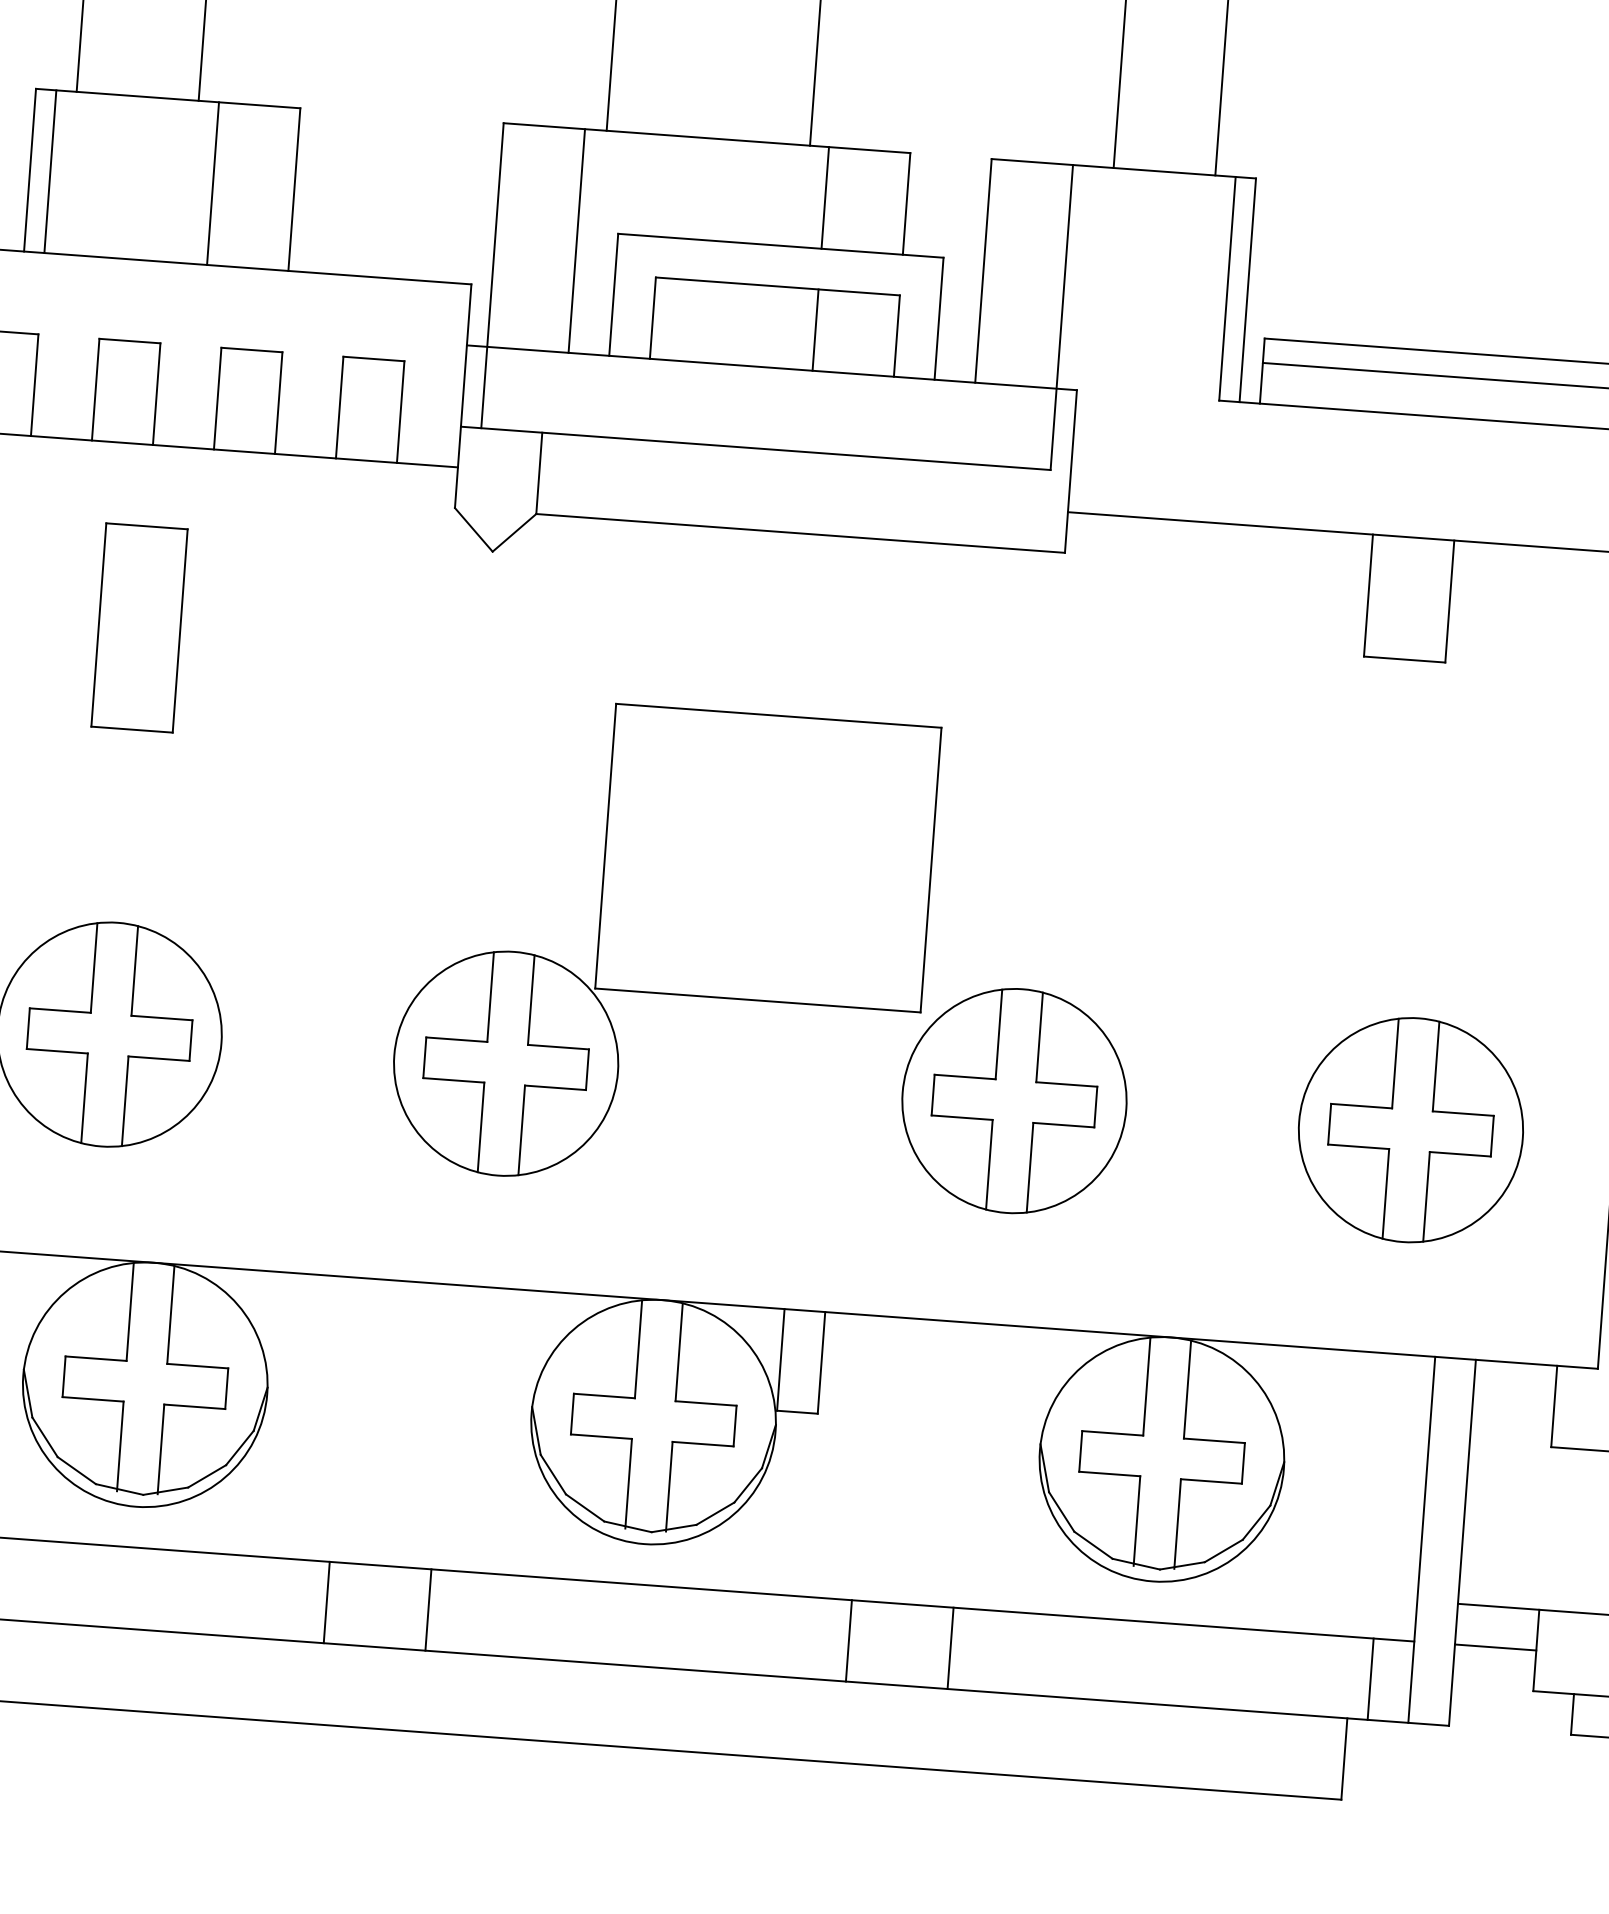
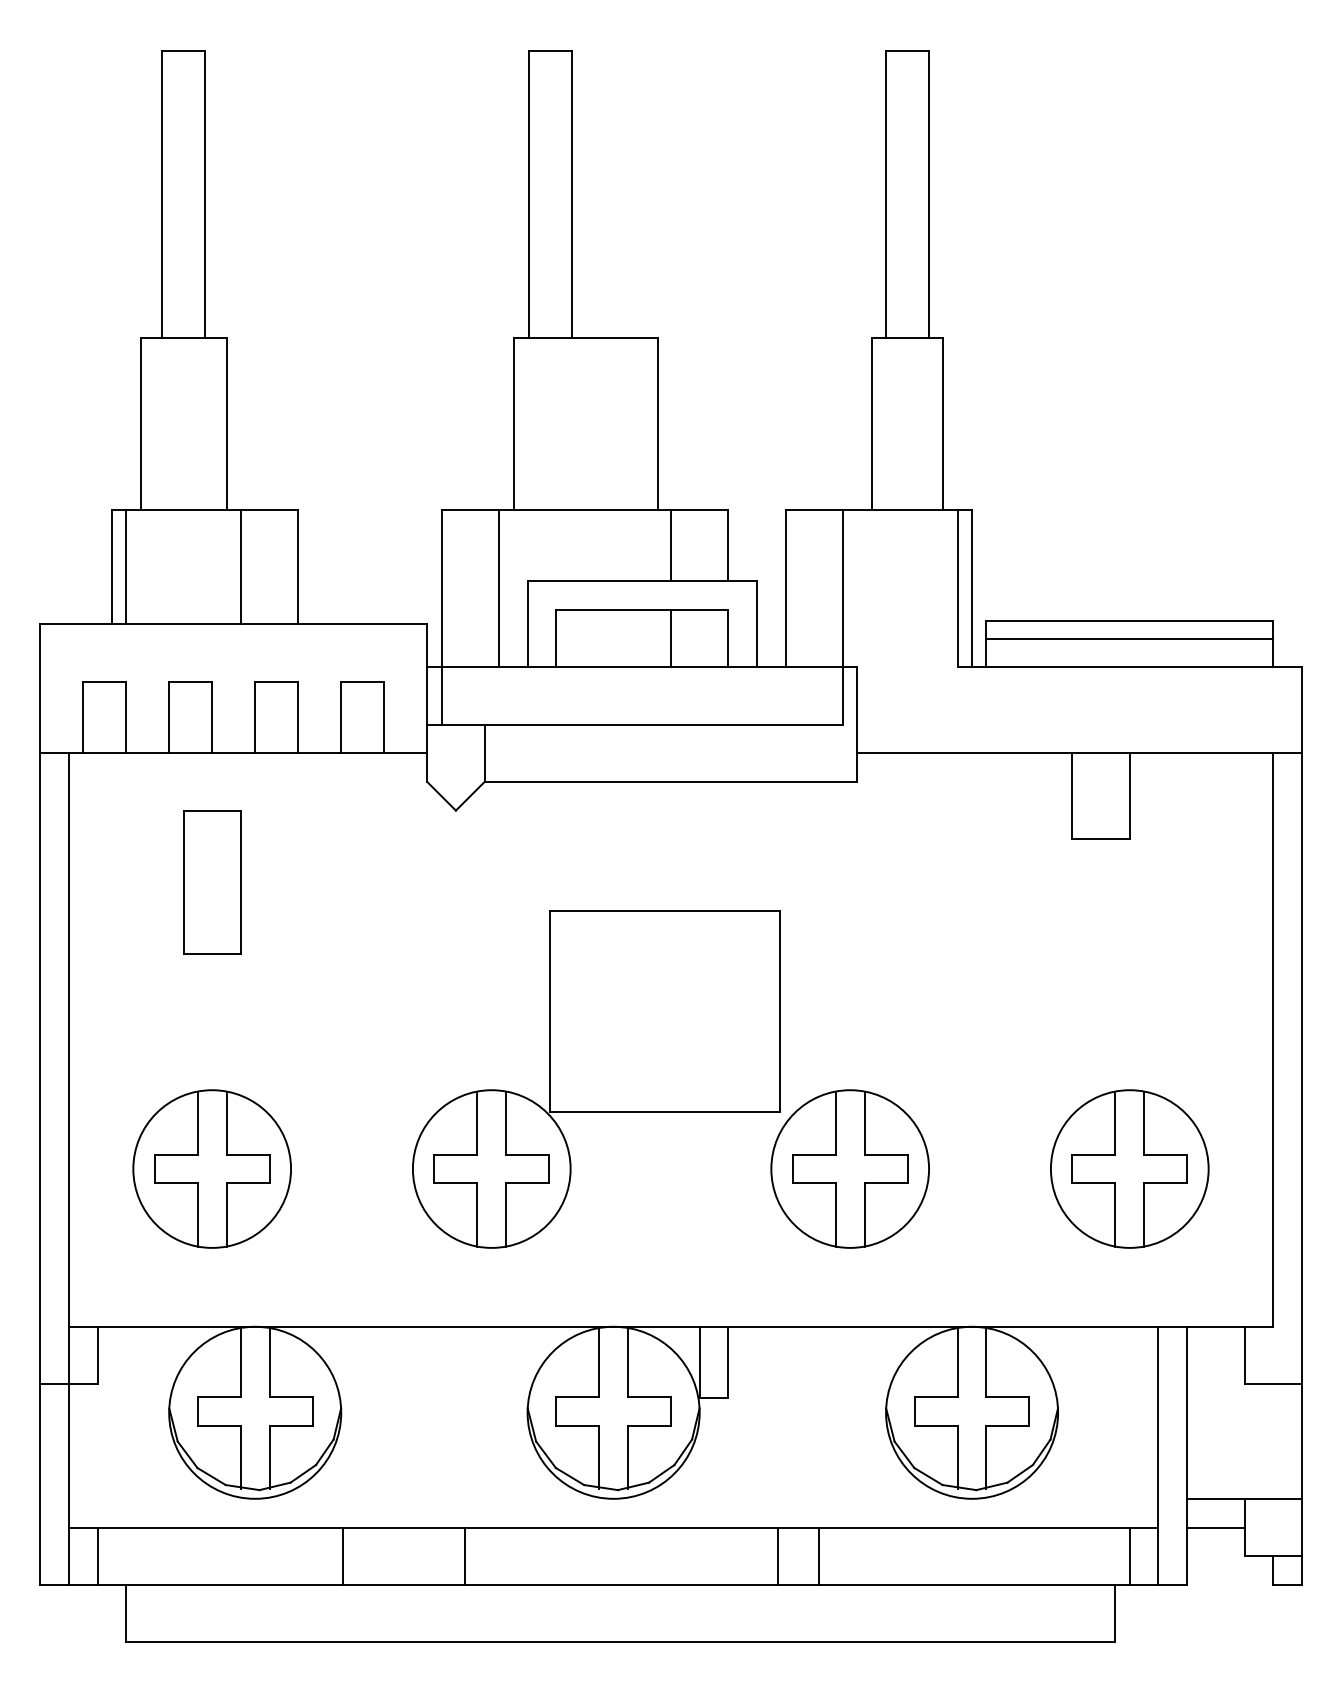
line: (326, 1601) -> (342, 1555), moved
line: (848, 1639) -> (818, 1555), moved
line: (950, 1647) -> (777, 1555), moved

